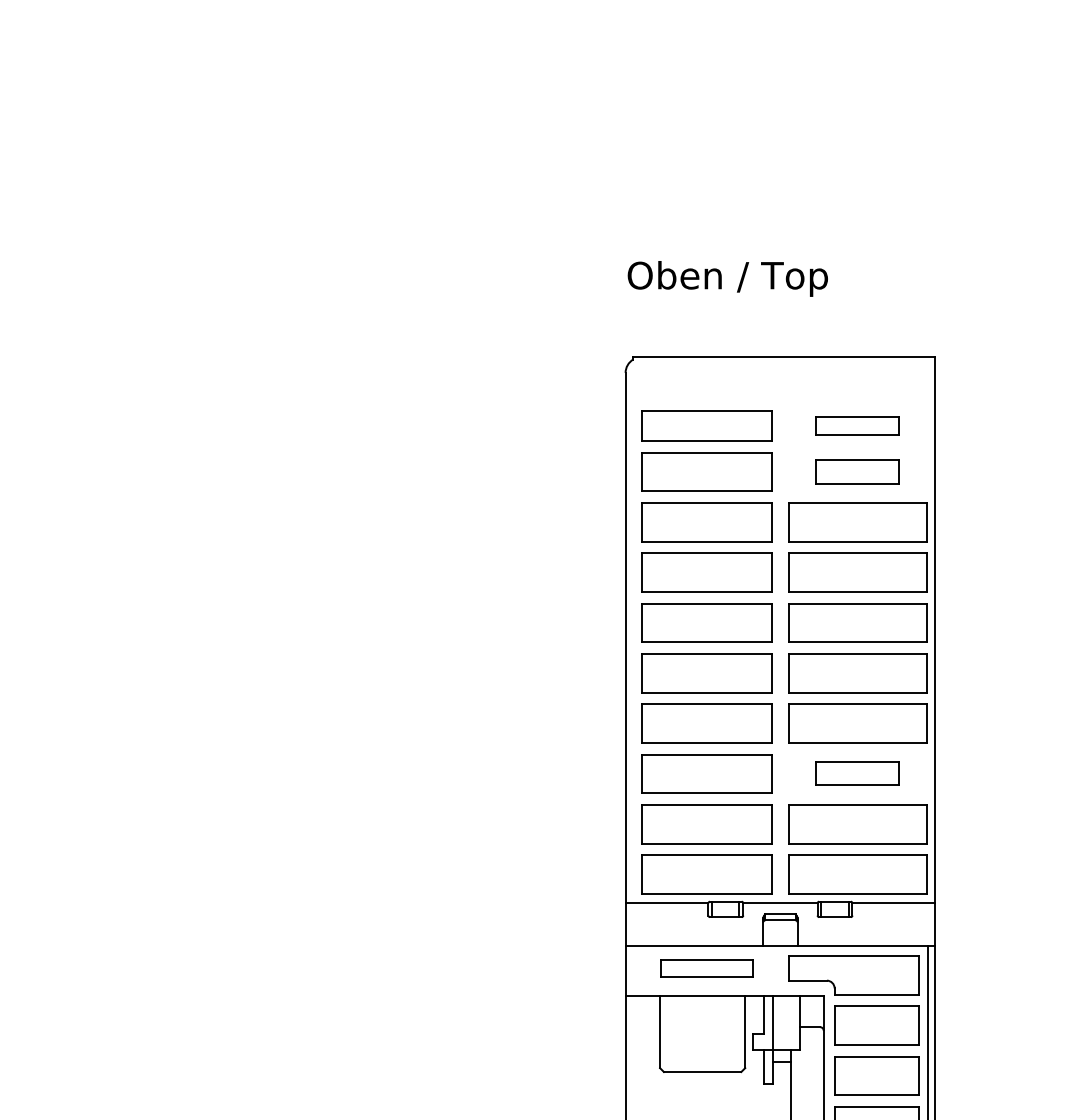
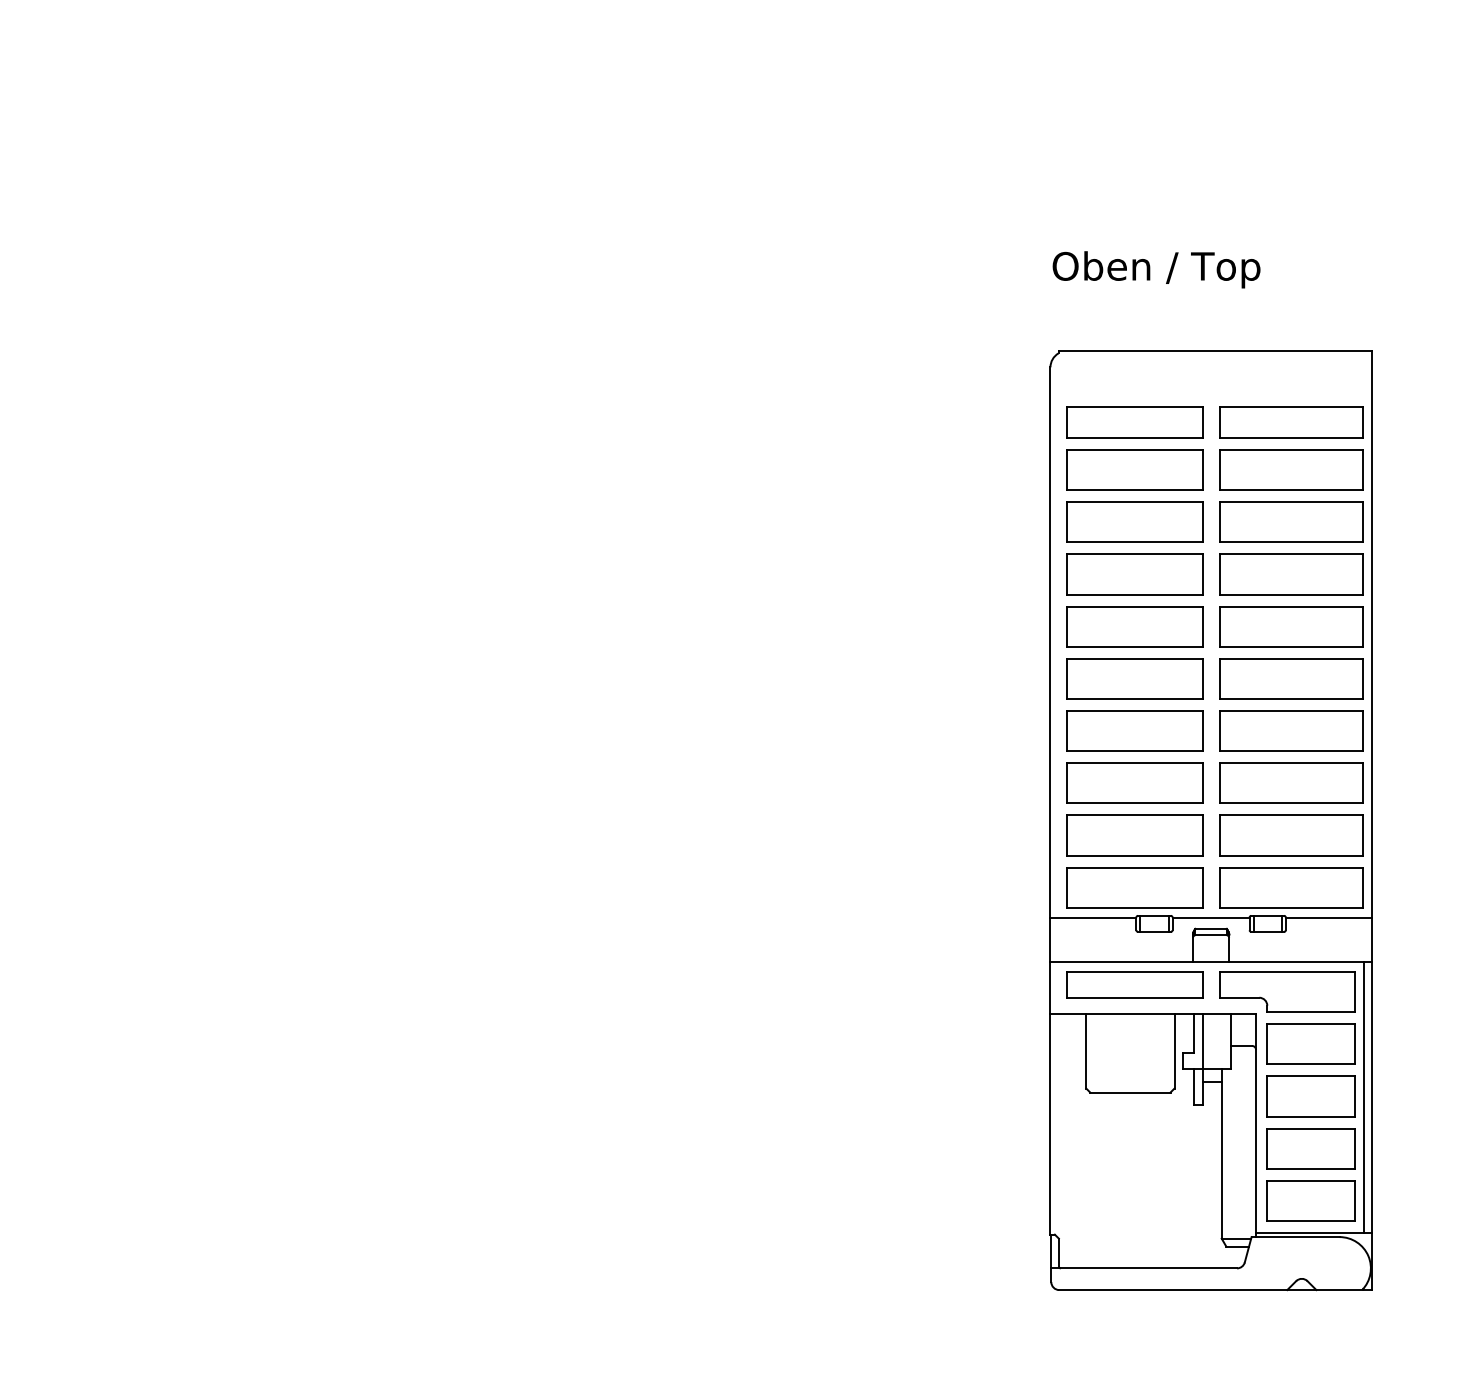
part: (857, 426) -> (1291, 422), size x1.67
part: (857, 471) -> (1291, 469), size x1.67
part: (857, 773) -> (1291, 782), size x1.67
part: (706, 967) -> (1134, 984), size x1.43

